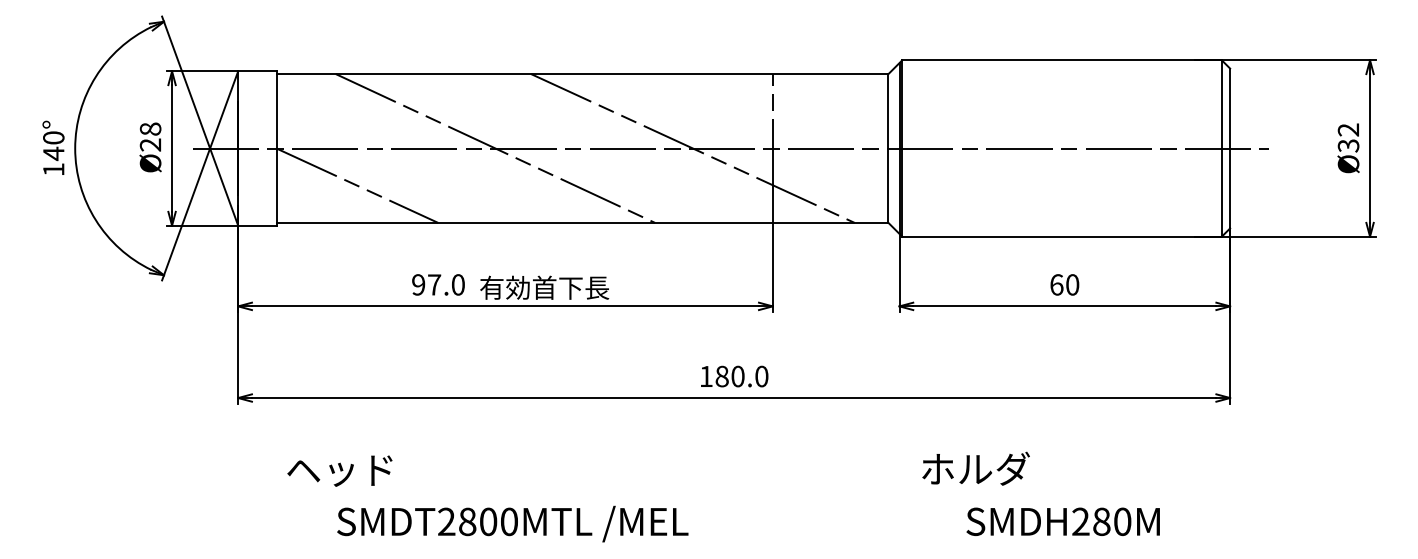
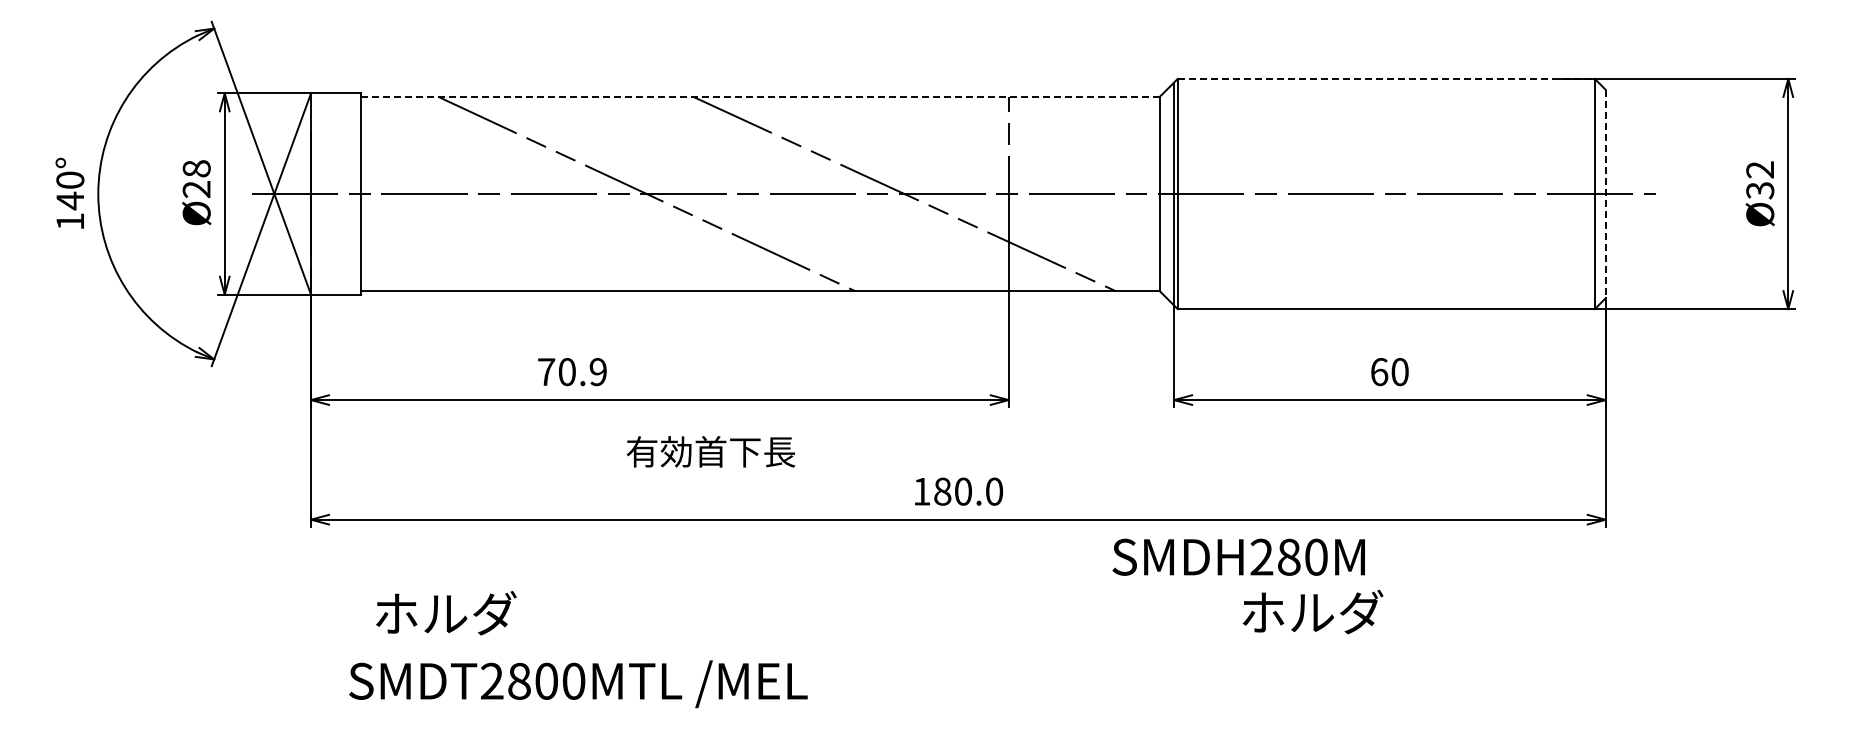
line: (1062, 59) -> (1386, 78), solid -> dashed
line: (583, 73) -> (761, 96), solid -> dashed
line: (1230, 148) -> (1605, 194), solid -> dashed
line: (357, 185) -> (466, 242), removed
text: (438, 285) -> (572, 372), 97.0 -> 70.9
text: (544, 287) -> (710, 451), moved
text: (975, 468) -> (1312, 611), moved
text: (341, 469) -> (445, 613), ヘッド -> ホルダ
text: (1062, 521) -> (1238, 556), moved
text: (512, 524) -> (578, 684), moved

